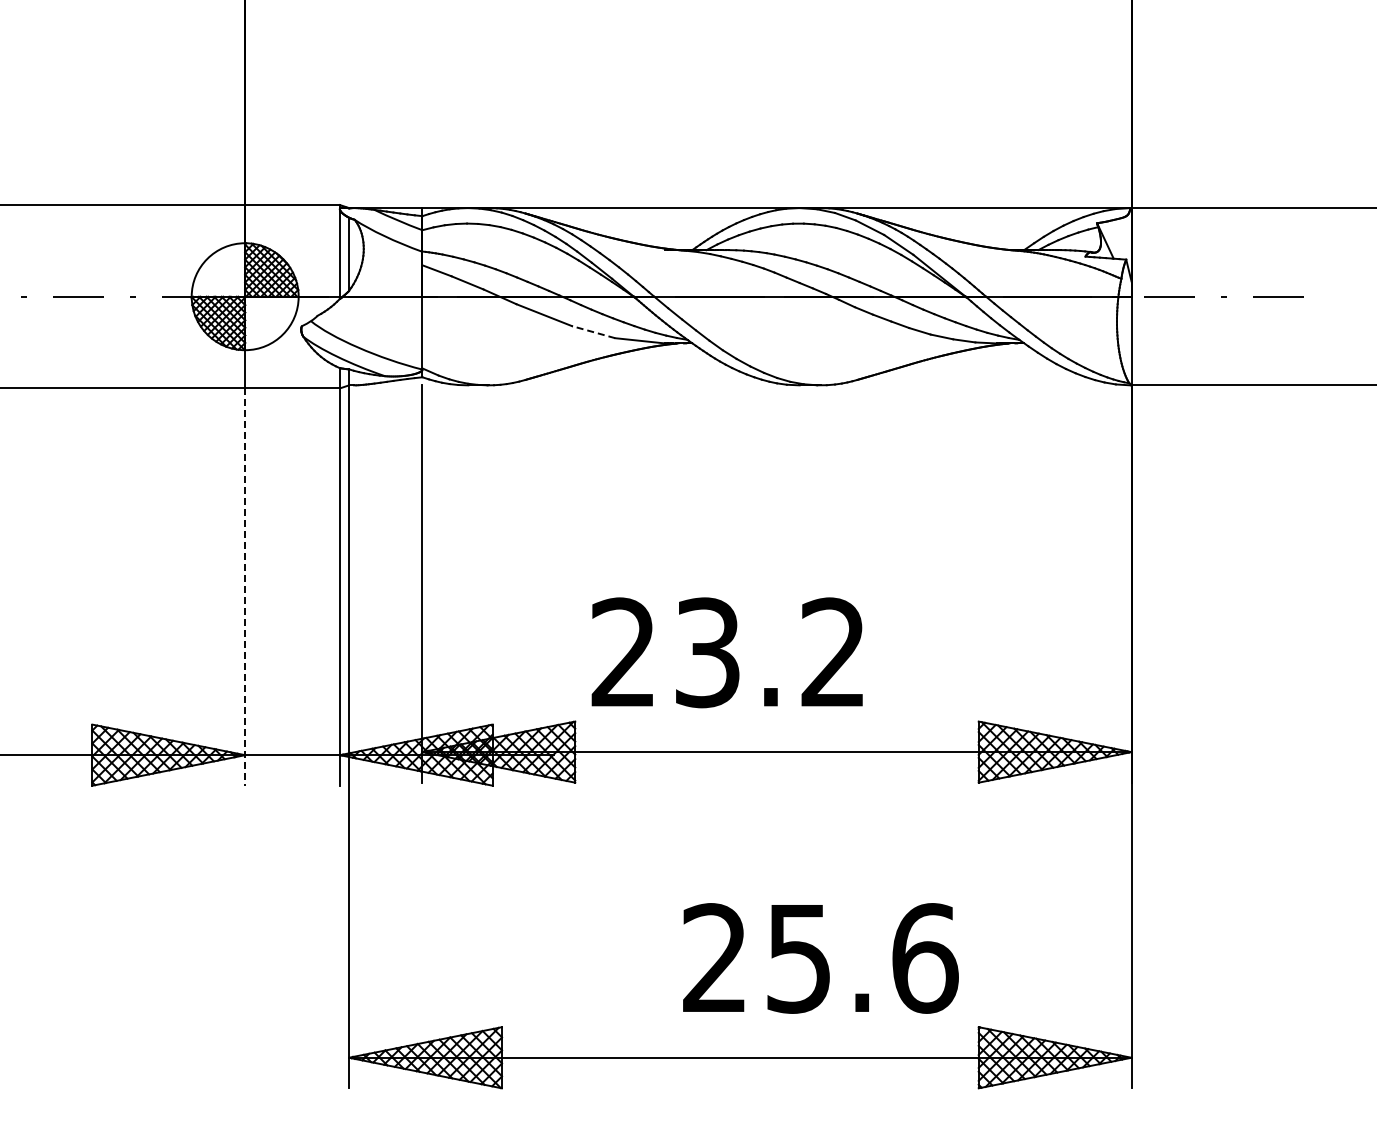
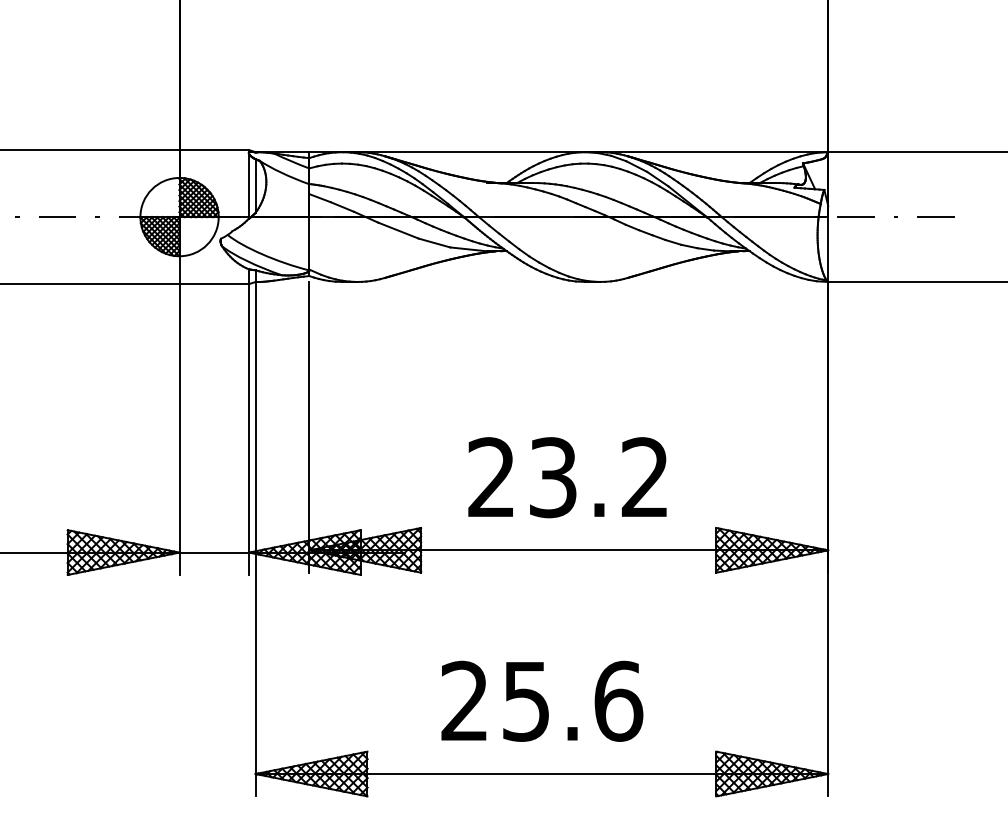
line: (593, 332) -> (434, 243), dashed -> solid
line: (245, 587) -> (179, 429), dashed -> solid
text: (726, 652) -> (566, 477), moved
text: (820, 958) -> (542, 701), moved

